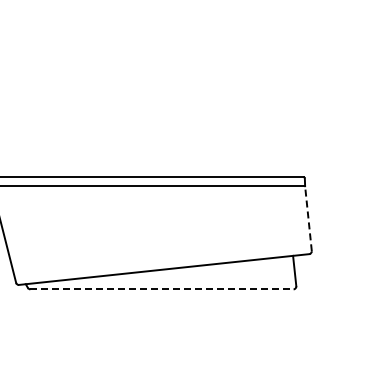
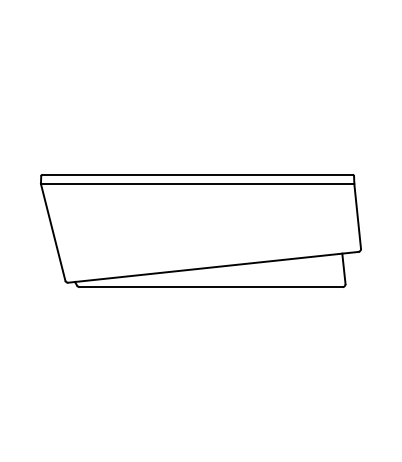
line: (308, 218) -> (357, 216), dashed -> solid
line: (162, 289) -> (211, 287), dashed -> solid

